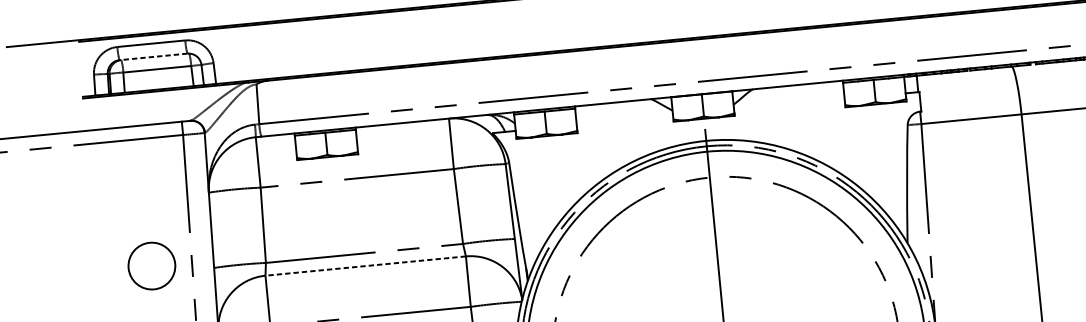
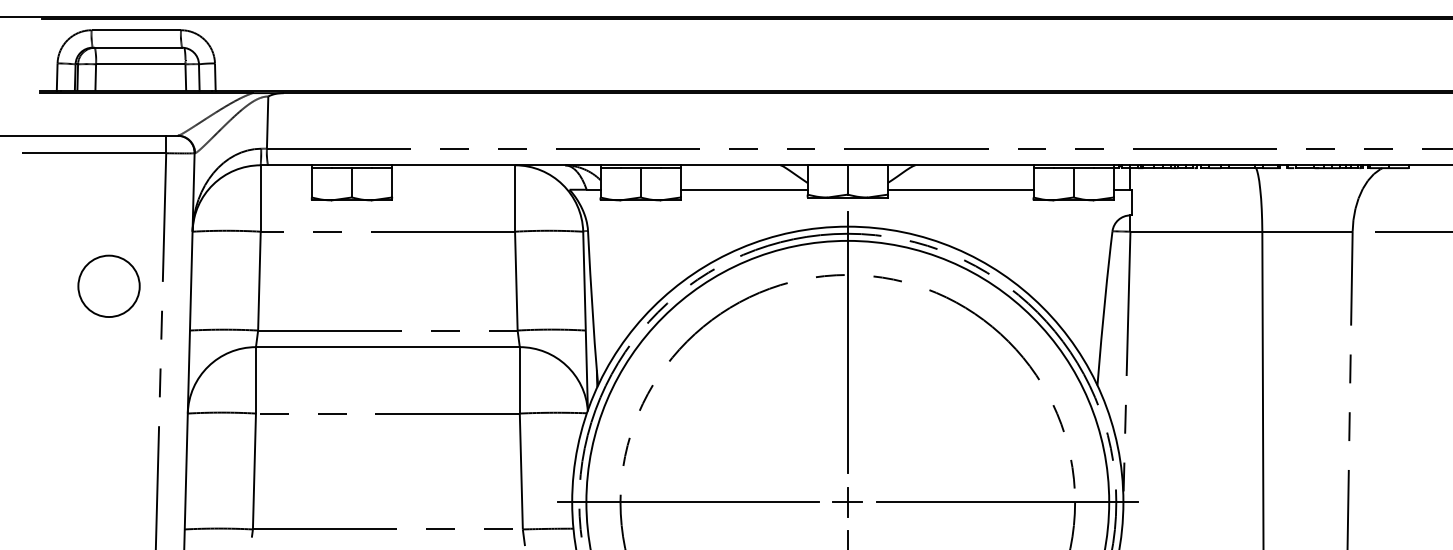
line: (153, 56) -> (137, 47), dashed -> solid
line: (789, 104) -> (960, 189), added
line: (624, 120) -> (743, 189), added
circle: (151, 265) -> (108, 285), moved
line: (365, 266) -> (387, 347), dashed -> solid

